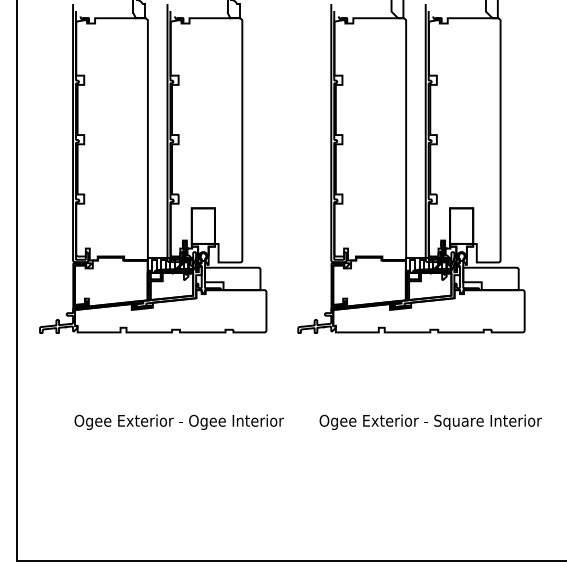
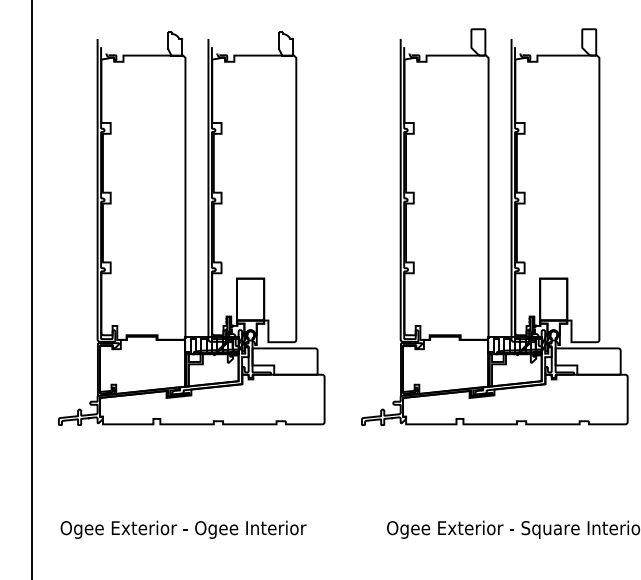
text: (178, 421) -> (182, 528), moved

